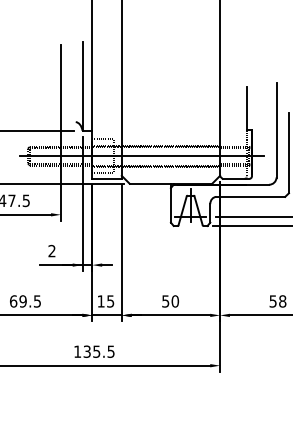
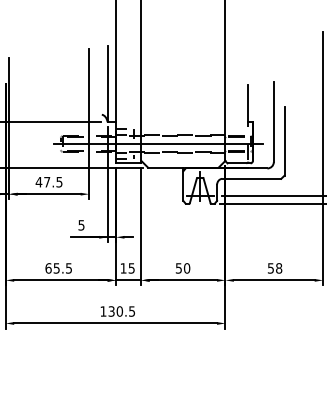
text: (52, 251) -> (81, 225), 2 -> 5
text: (22, 301) -> (56, 268), 69.5 -> 65.5
text: (96, 351) -> (119, 311), 135.5 -> 130.5

